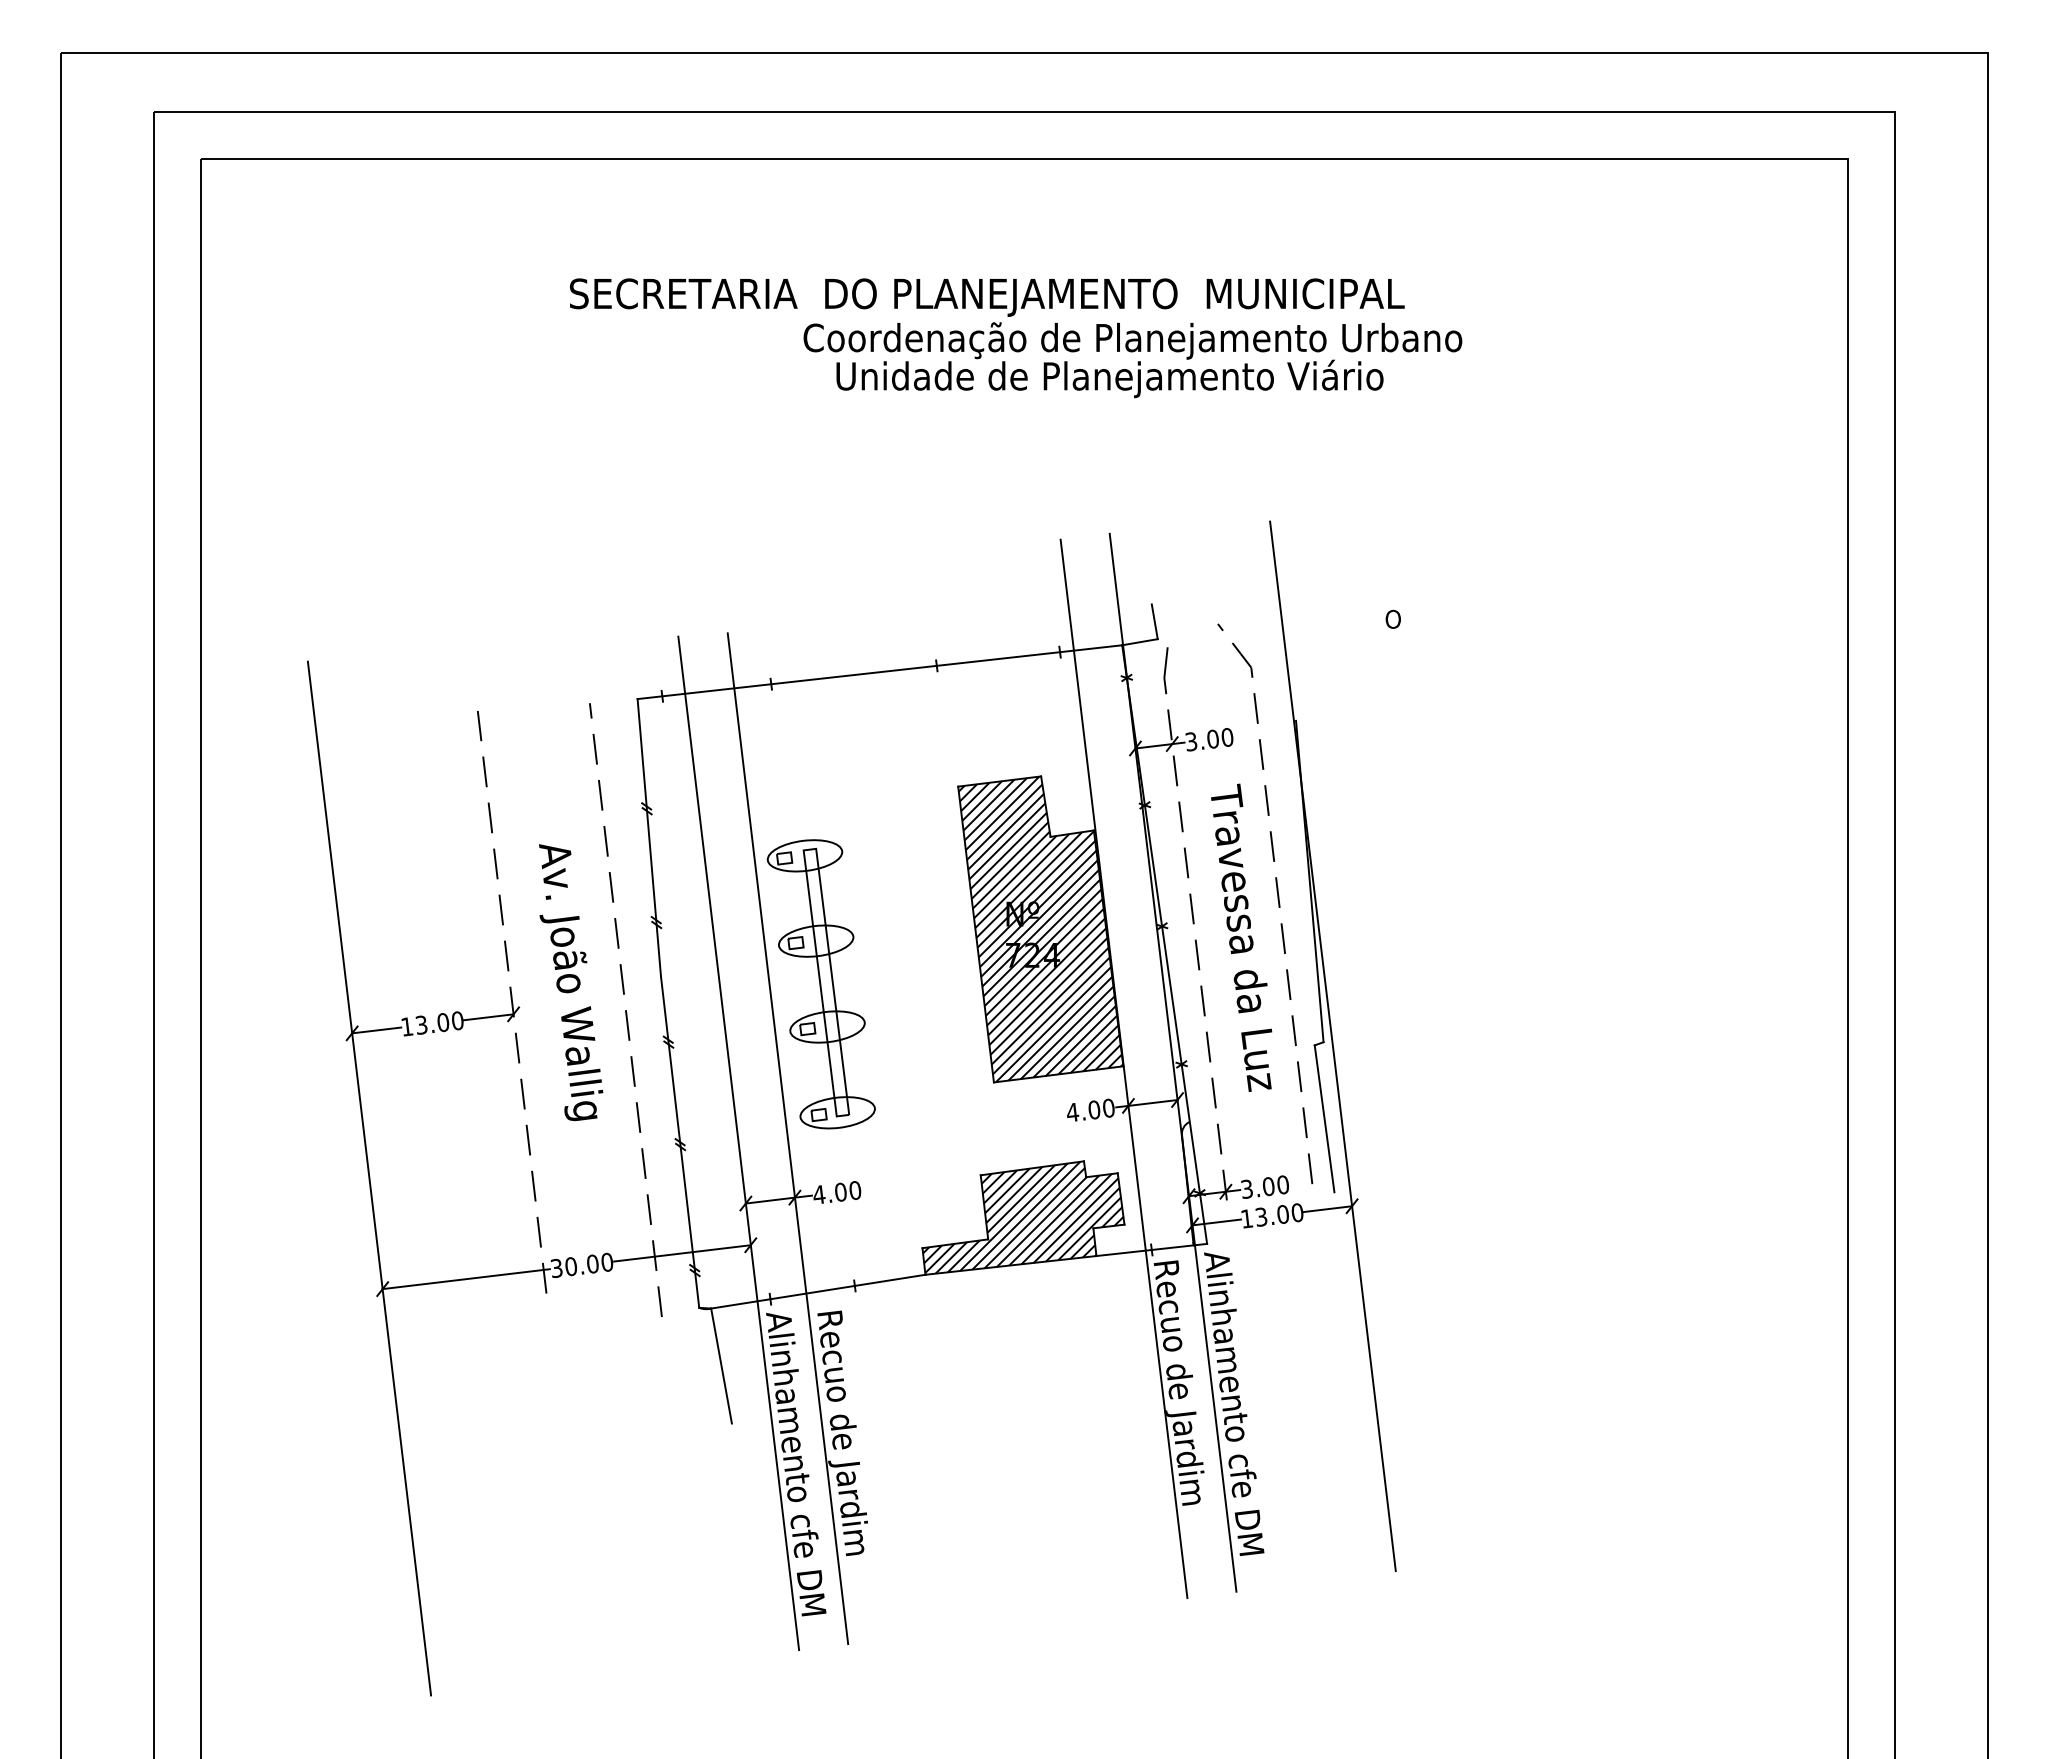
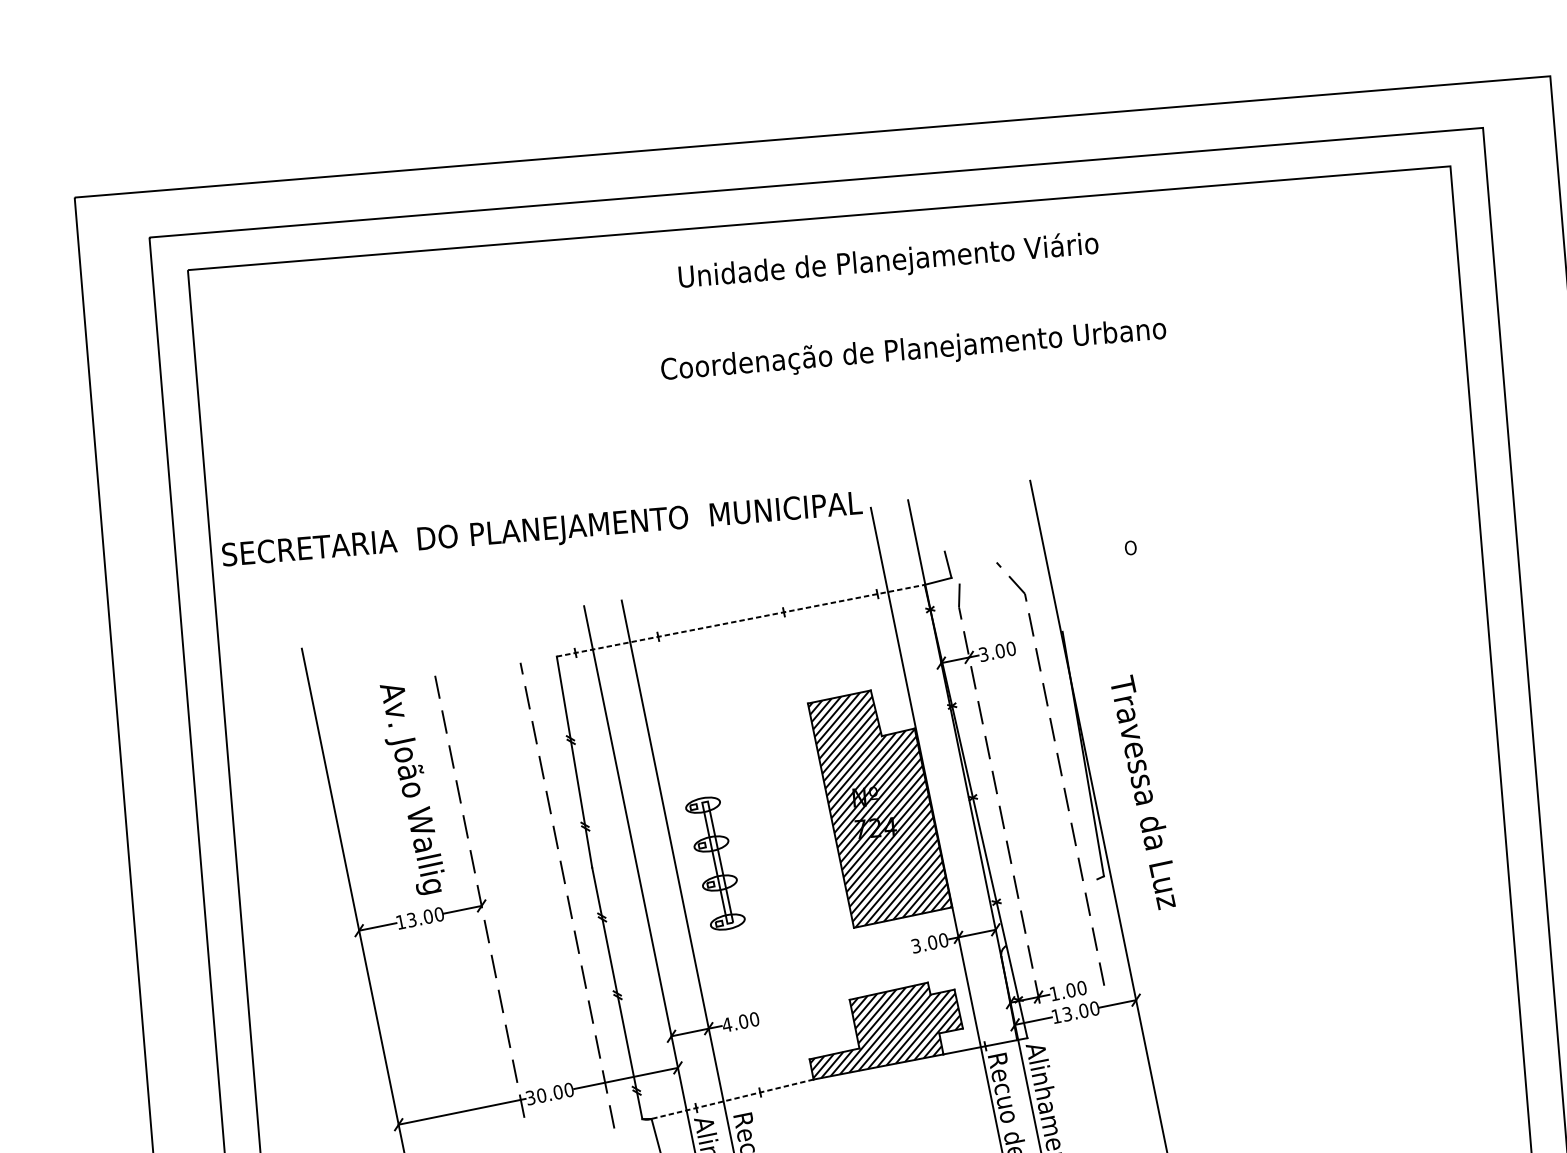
text: (987, 297) -> (542, 531), moved
text: (1109, 378) -> (888, 261), moved
line: (879, 672) -> (740, 621), solid -> dashed
text: (1241, 937) -> (1143, 792), moved
text: (571, 982) -> (413, 789), moved
part: (820, 984) -> (714, 863), size x0.6
text: (1072, 1112) -> (916, 945), 4.00 -> 3.00
line: (1324, 1118) -> (1109, 934), removed
text: (1247, 1188) -> (1054, 993), 3.00 -> 1.00
line: (817, 1291) -> (731, 1099), solid -> dashed

